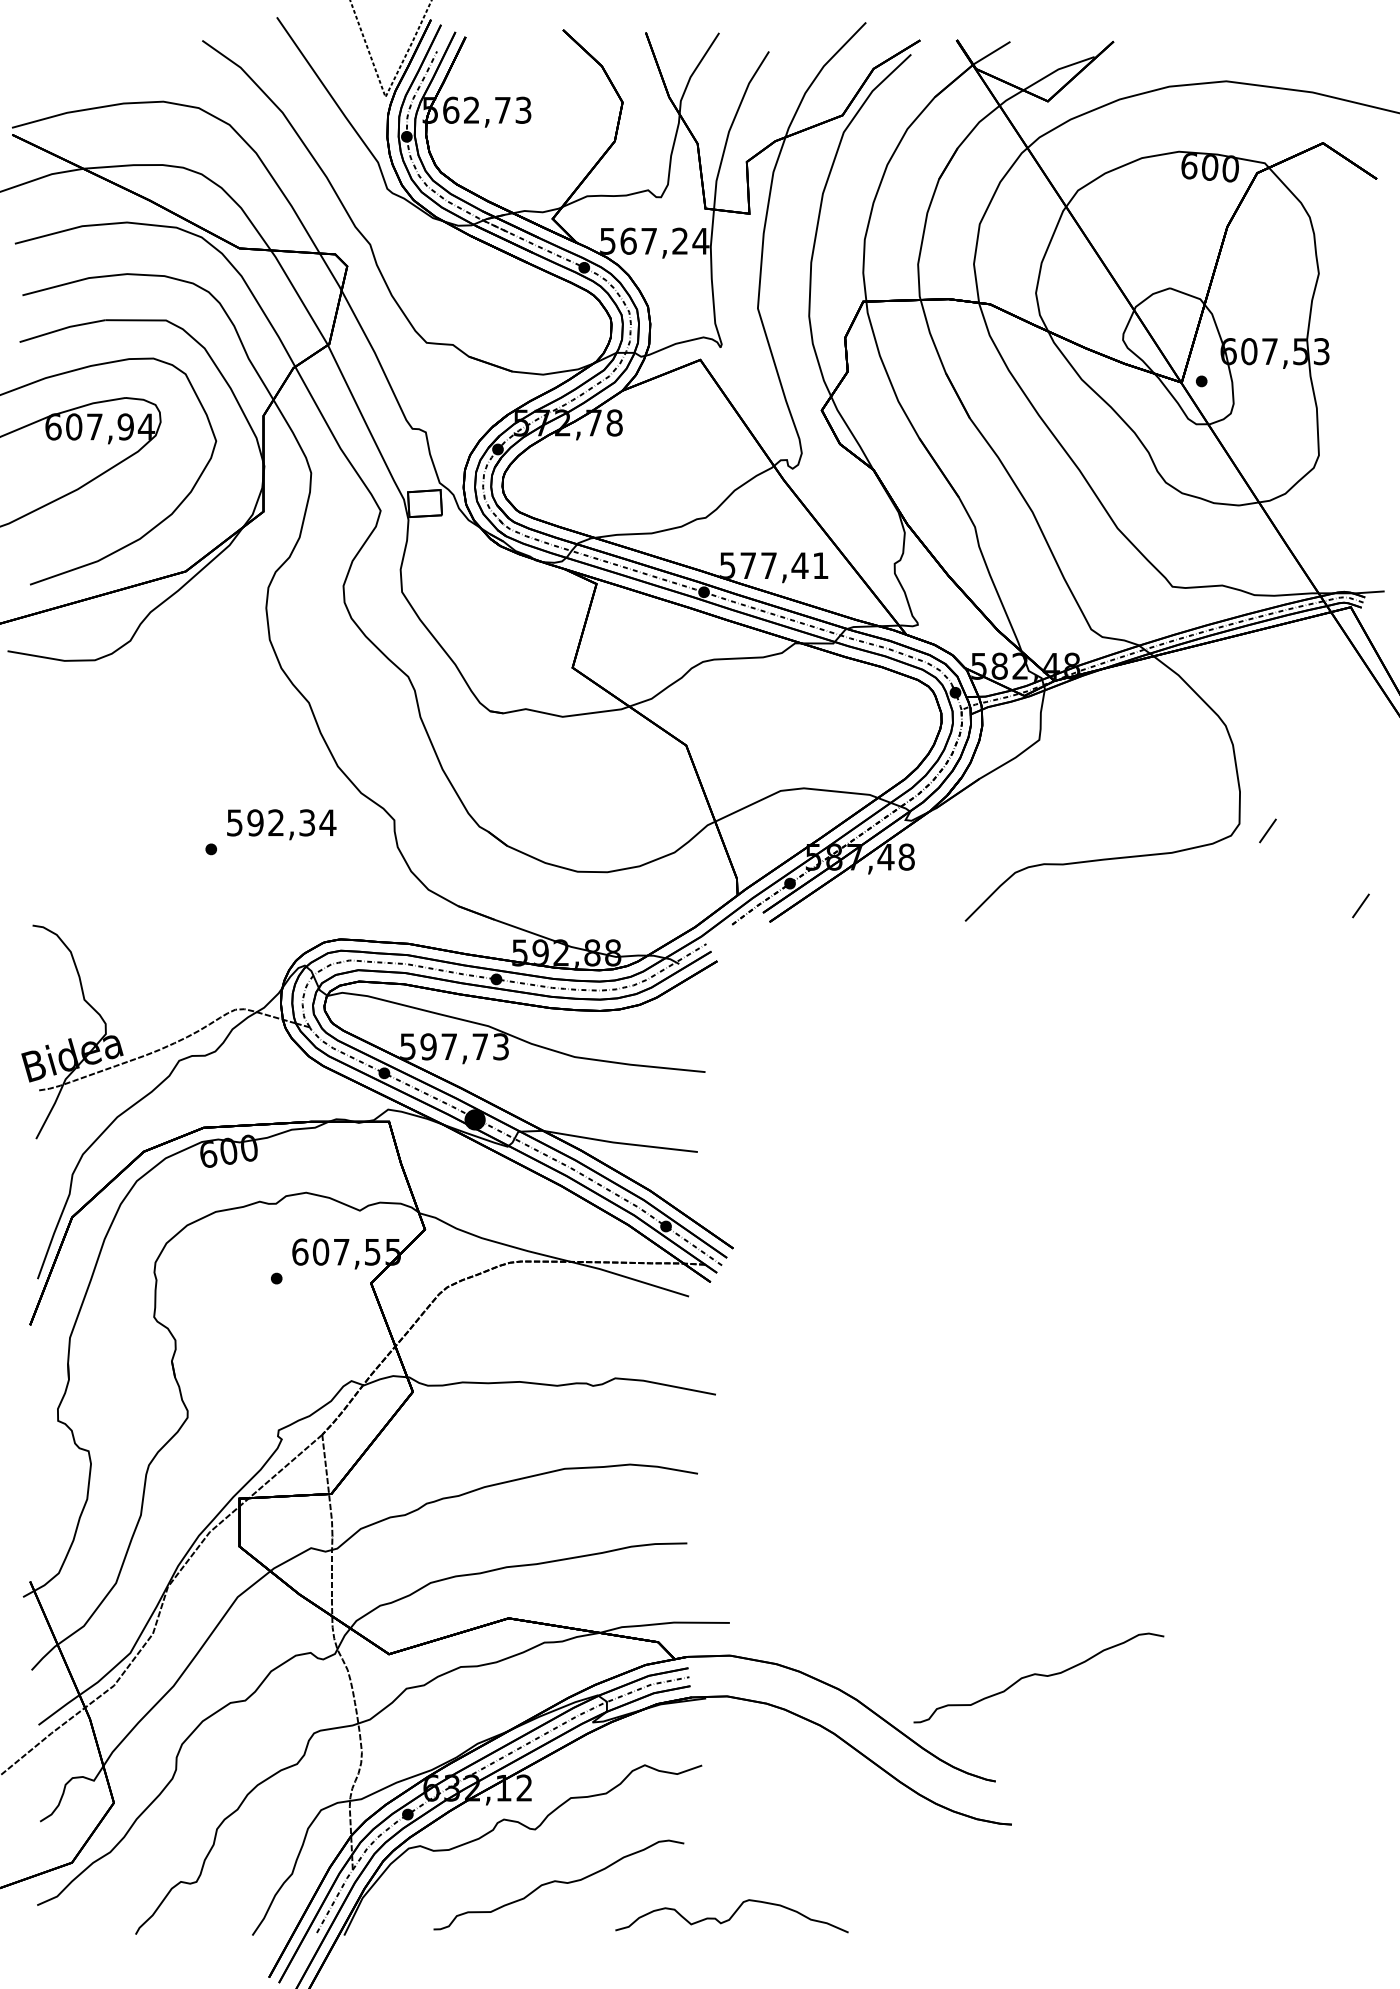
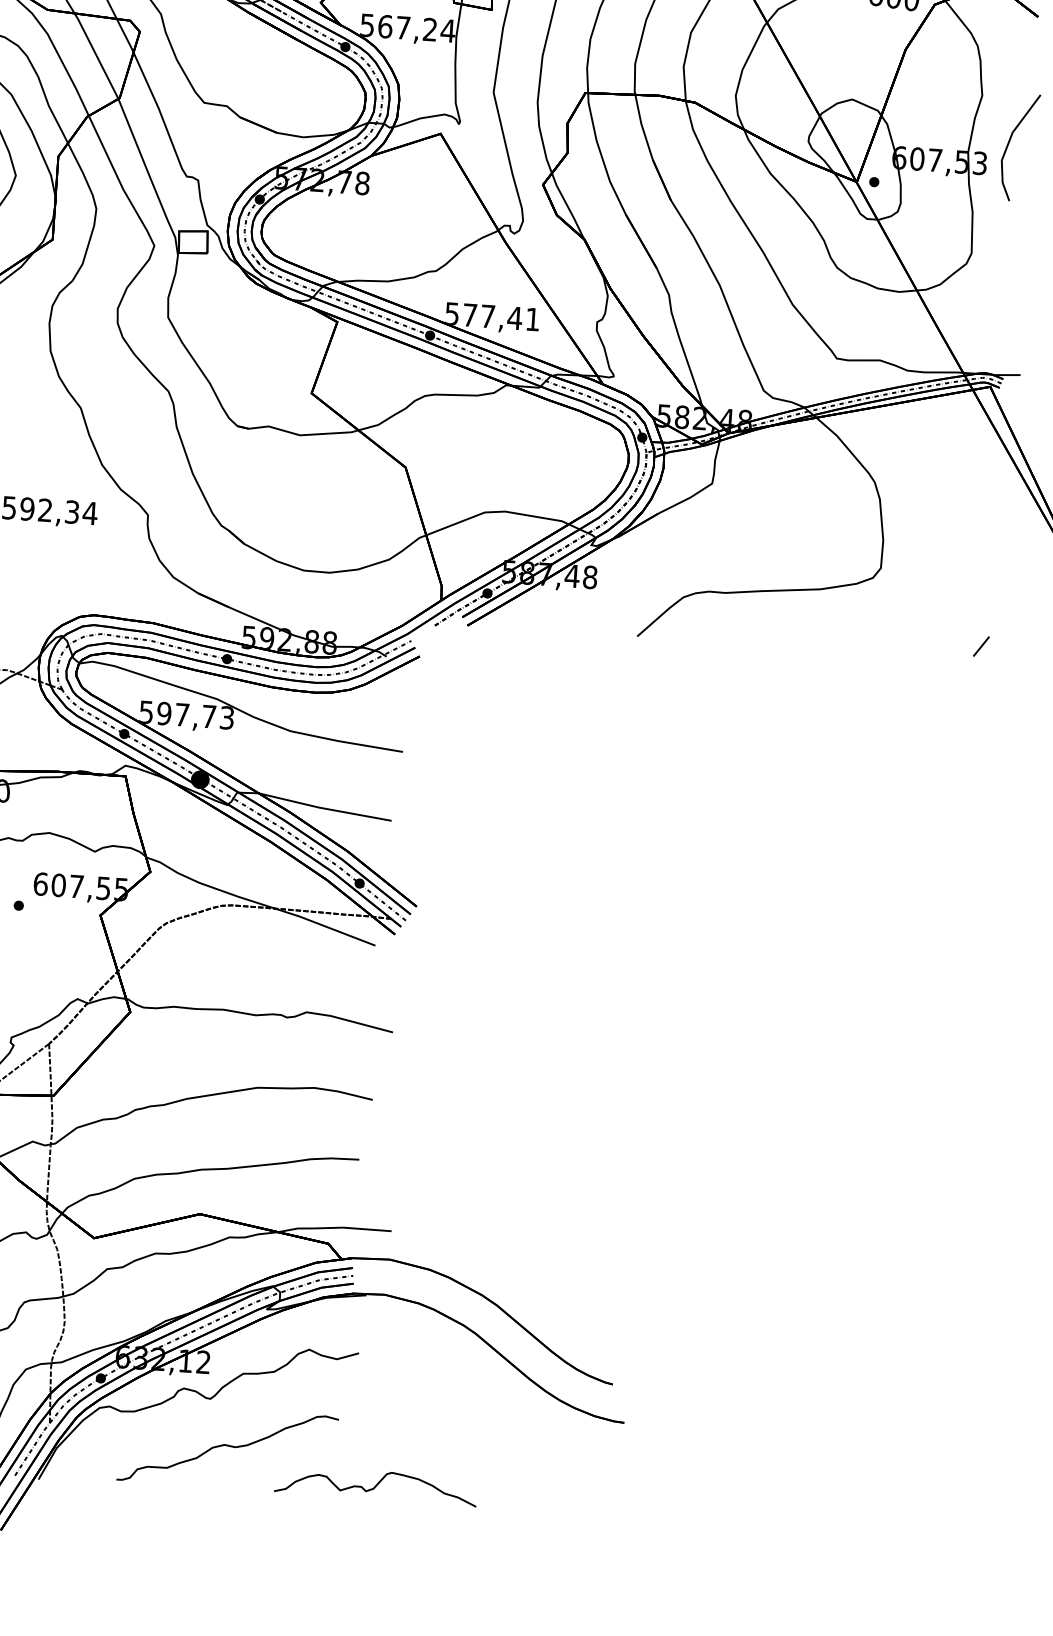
line: (1353, 327) -> (1009, 144), added
line: (1267, 830) -> (904, 575), removed
curve: (1038, 1675) -> (656, 1295), removed

